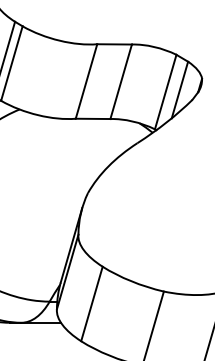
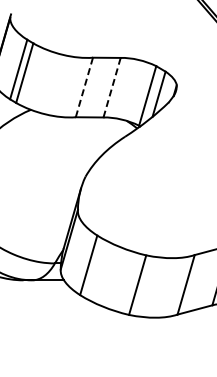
line: (86, 81) -> (84, 87), solid -> dashed
line: (121, 81) -> (112, 87), solid -> dashed

